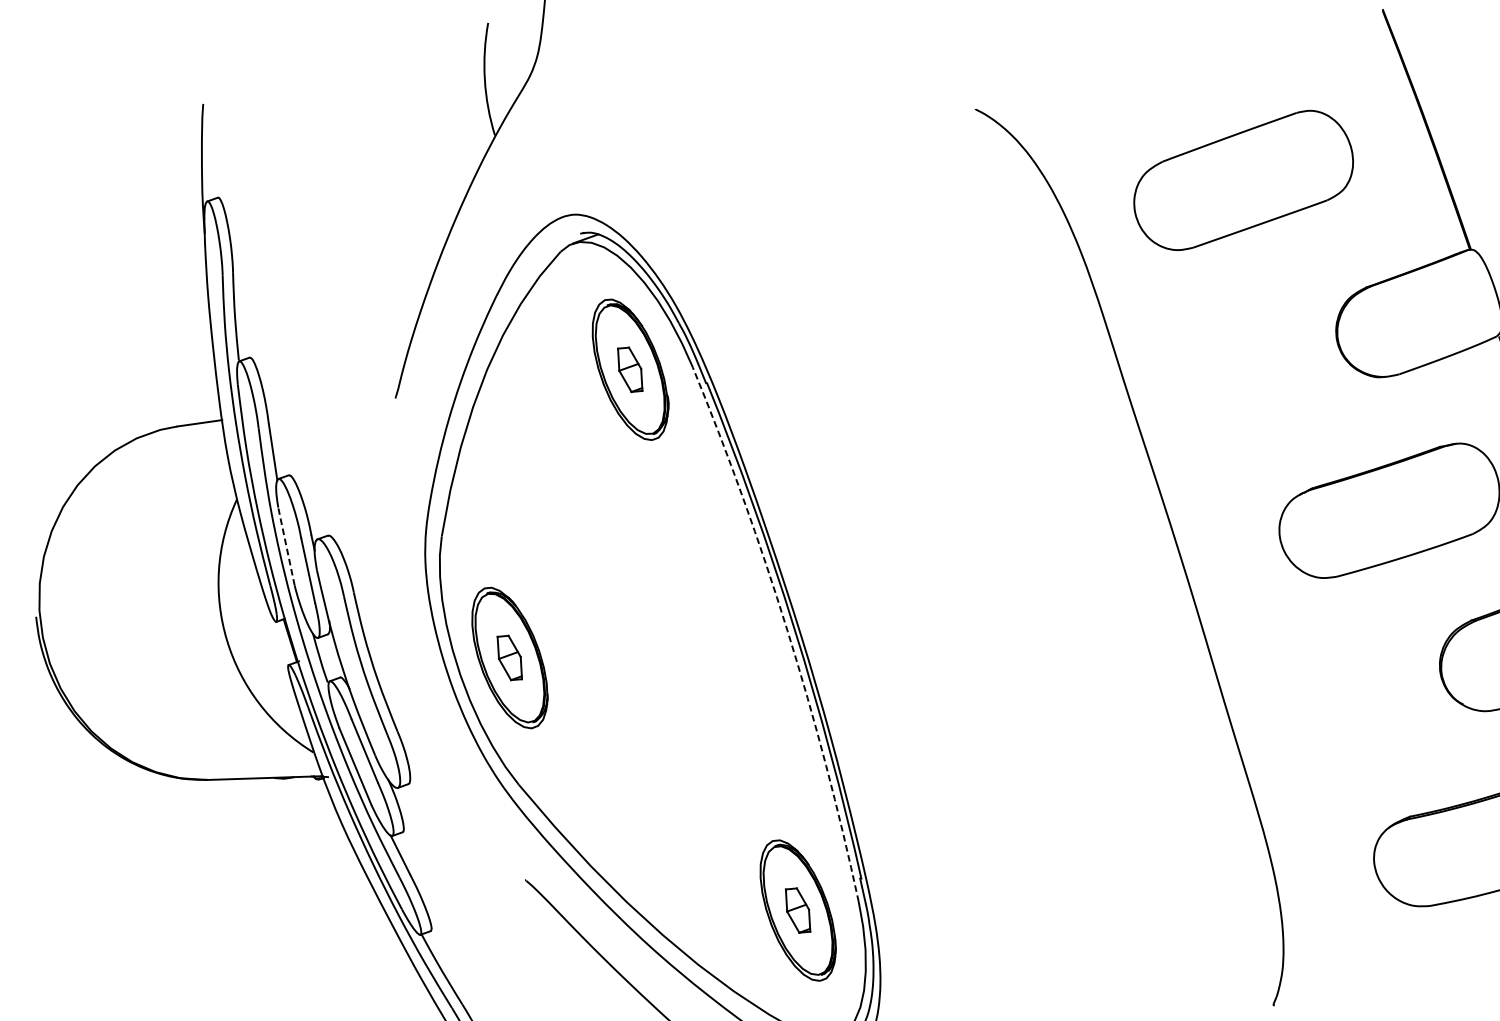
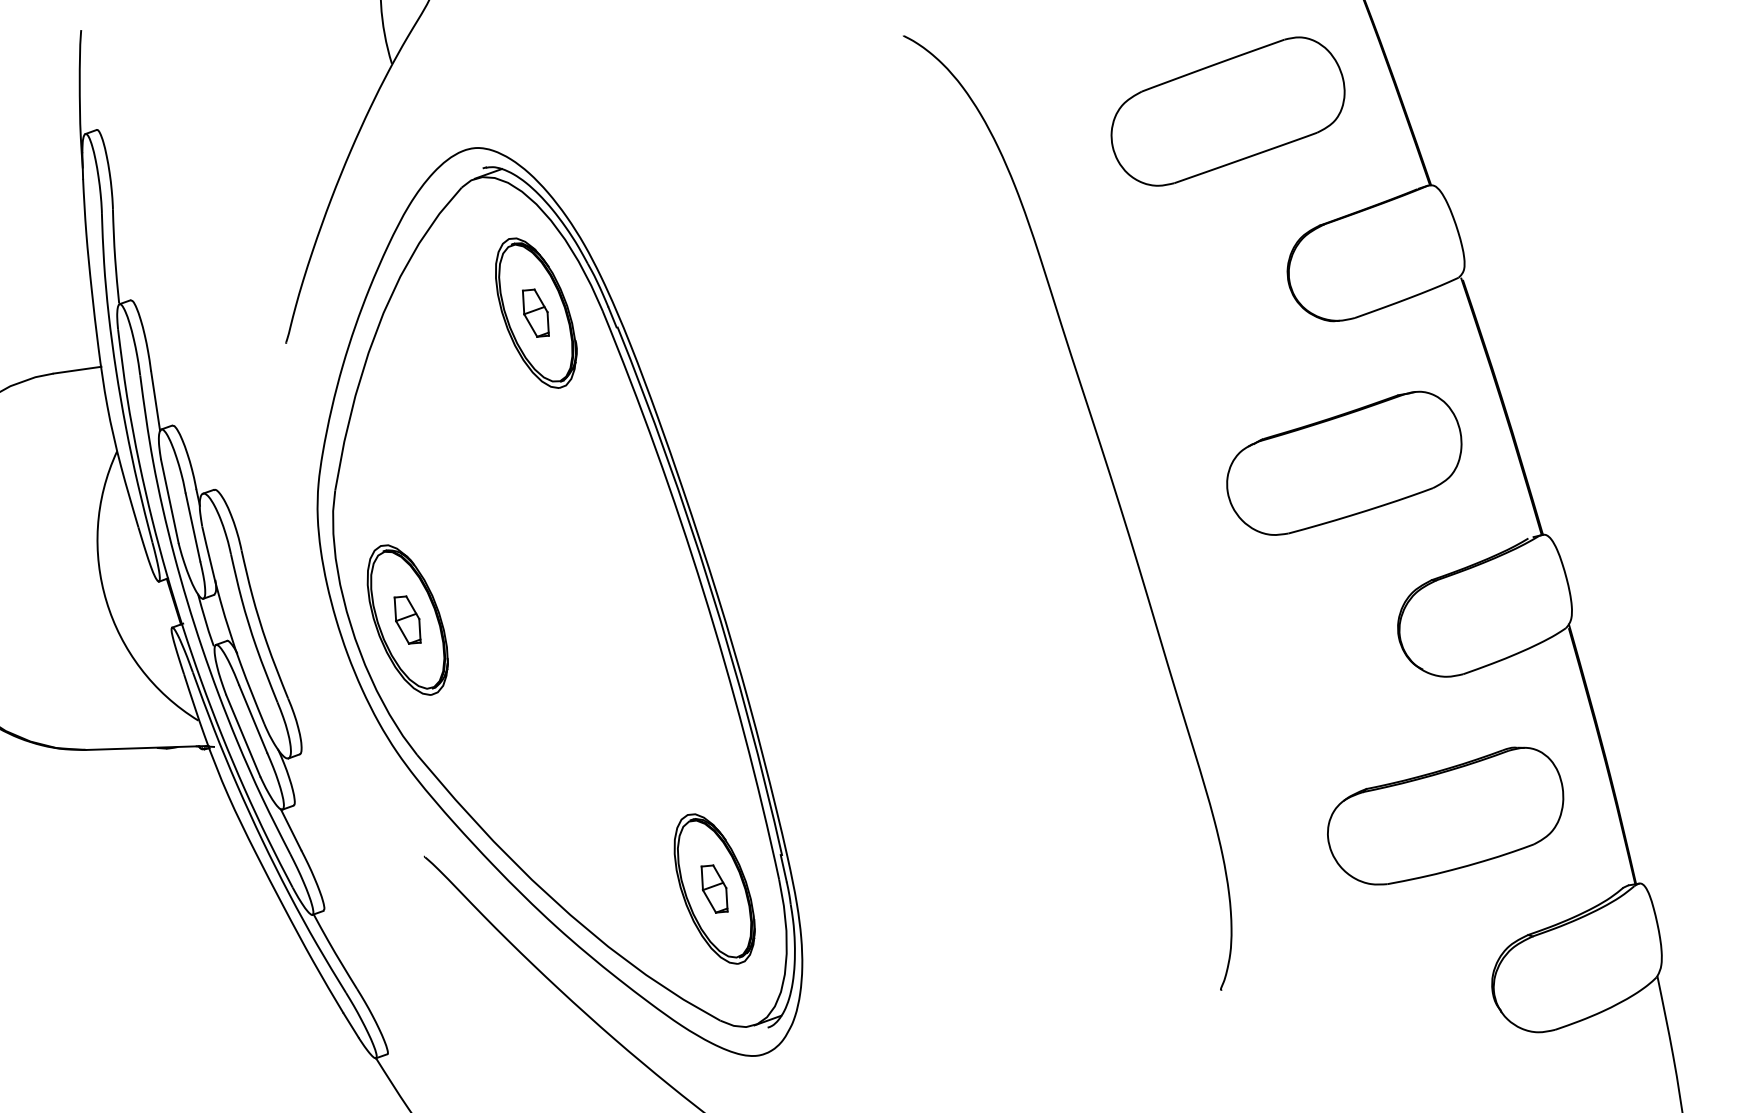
part: (1243, 180) -> (1227, 111), moved
line: (286, 545) -> (169, 500), dashed -> solid
arc: (787, 631) -> (703, 591), dashed -> solid

